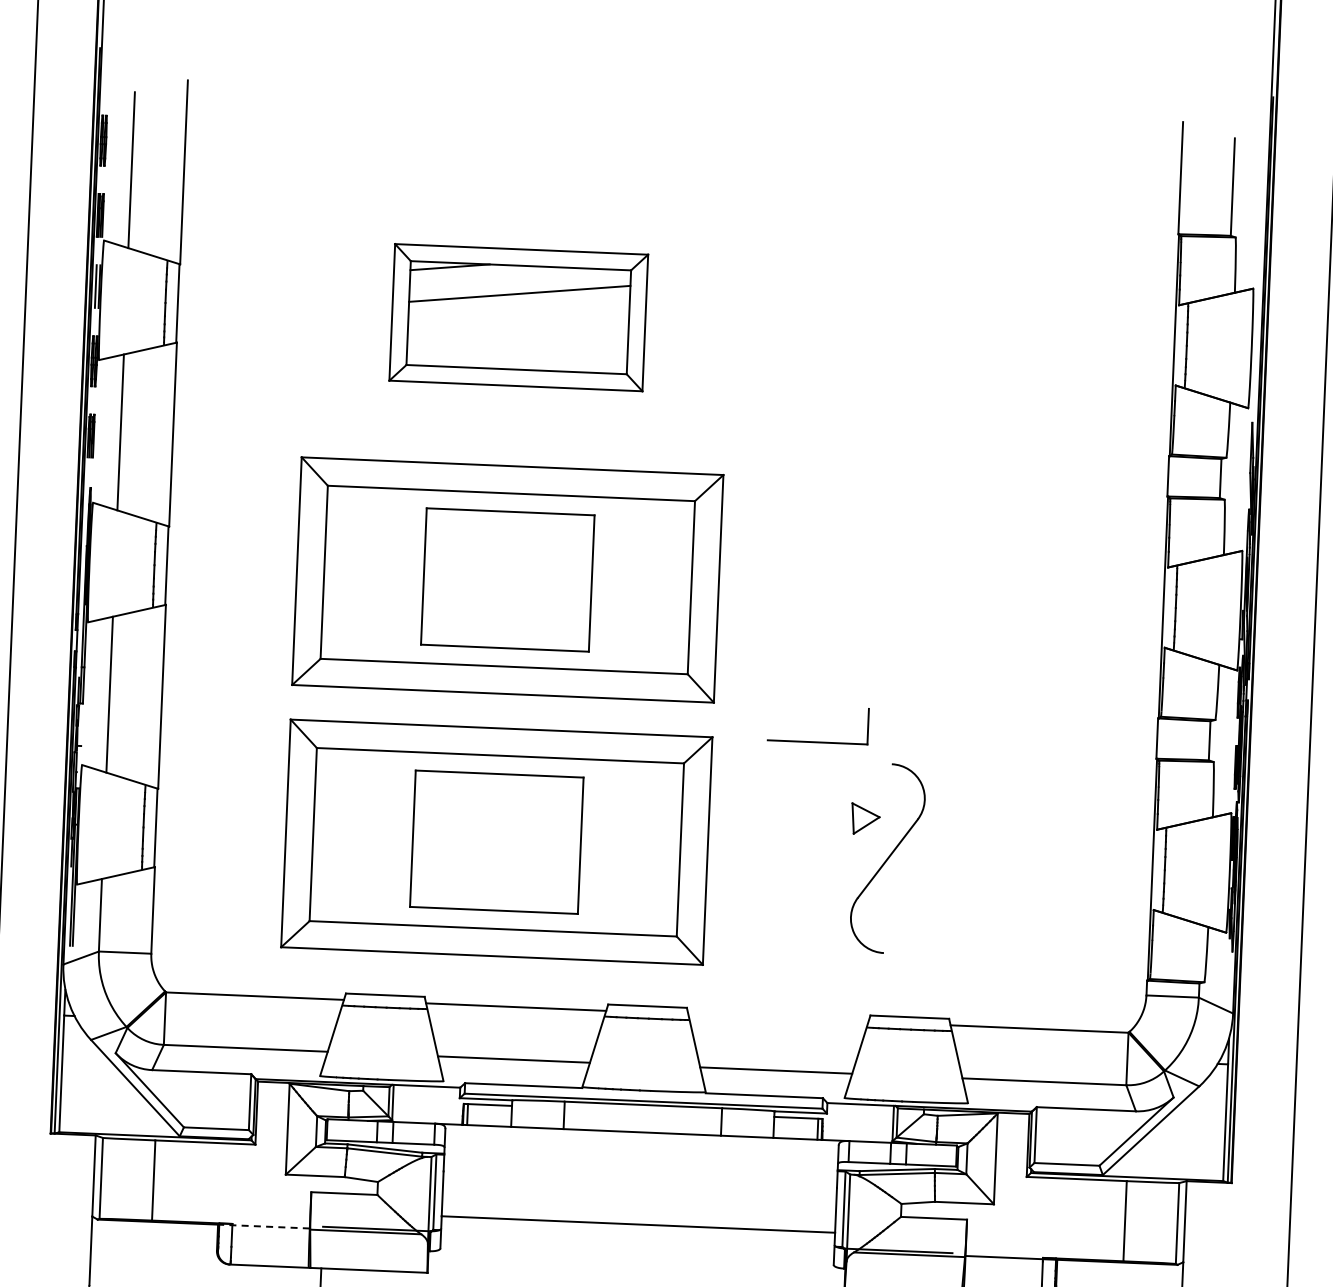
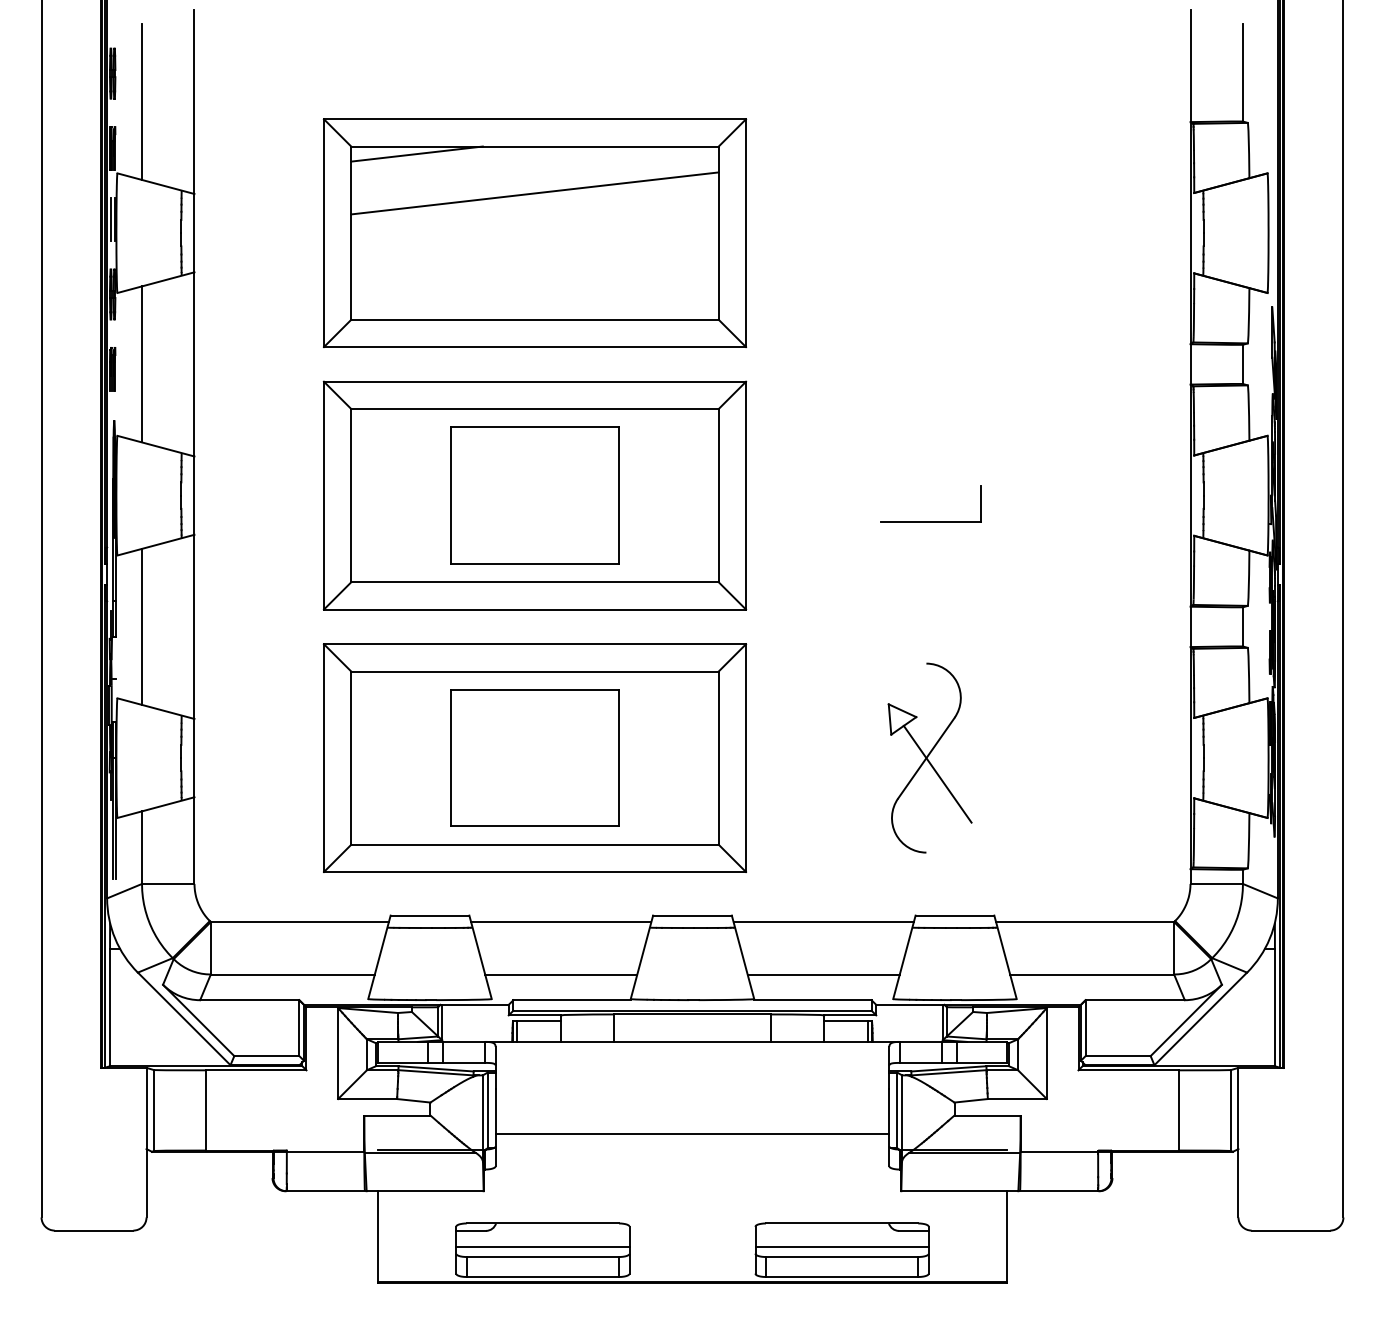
part: (518, 317) -> (534, 232), size x1.67
part: (816, 741) -> (930, 521), moved
line: (898, 874) -> (937, 773), added
line: (778, 1018) -> (823, 922), added
line: (264, 1226) -> (318, 1151), dashed -> solid

